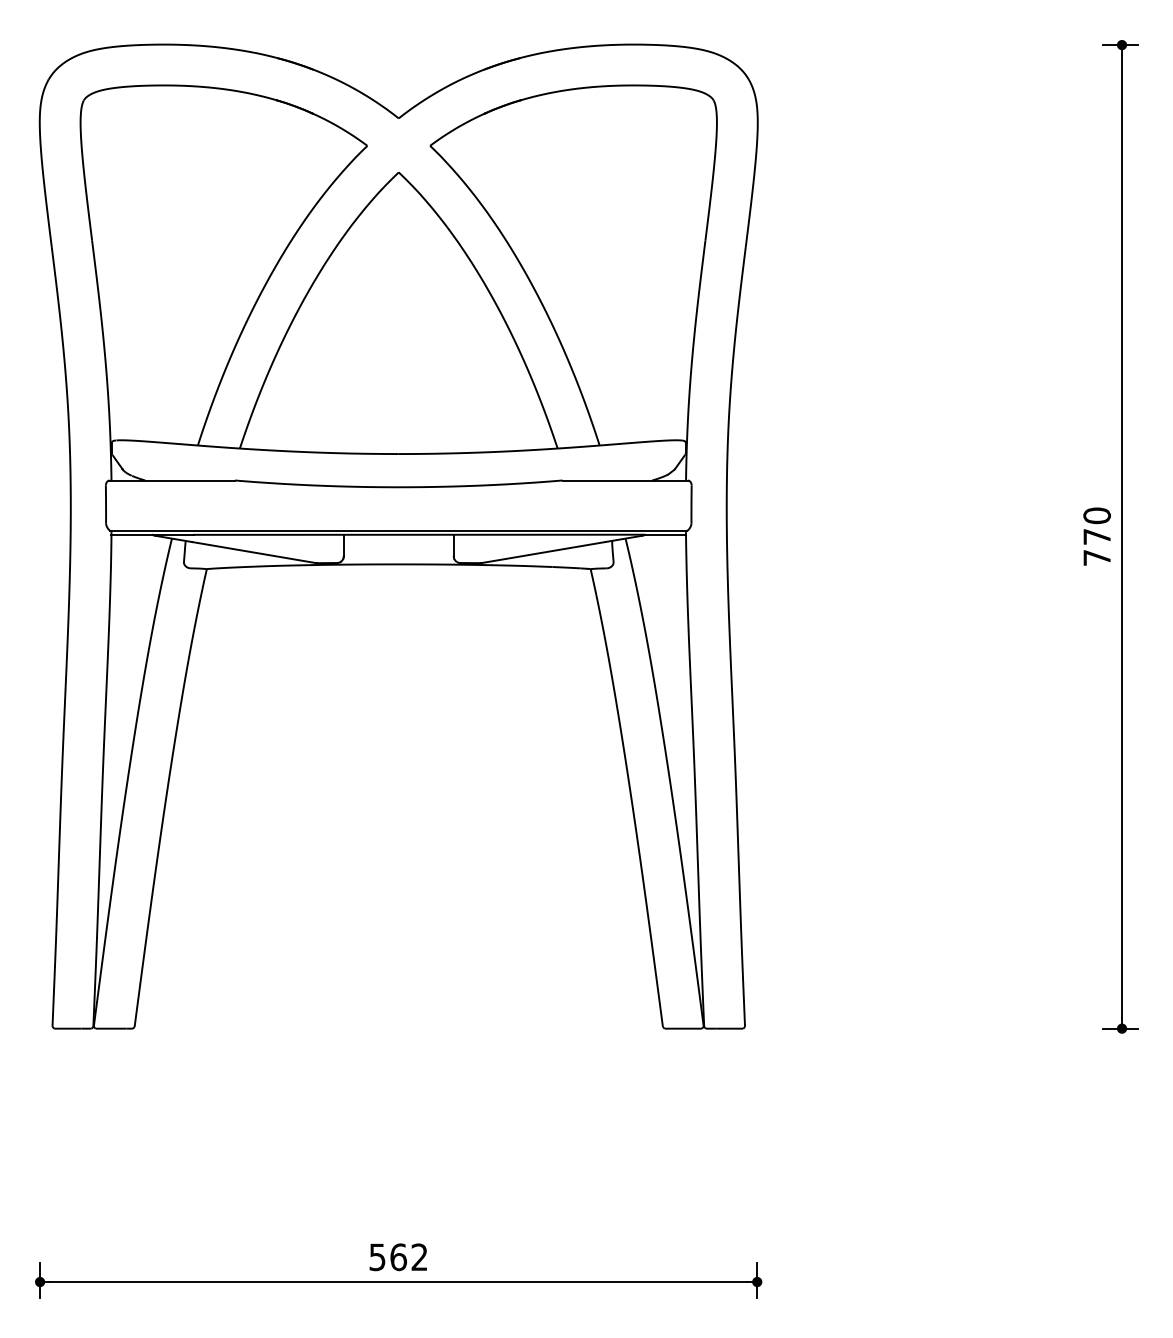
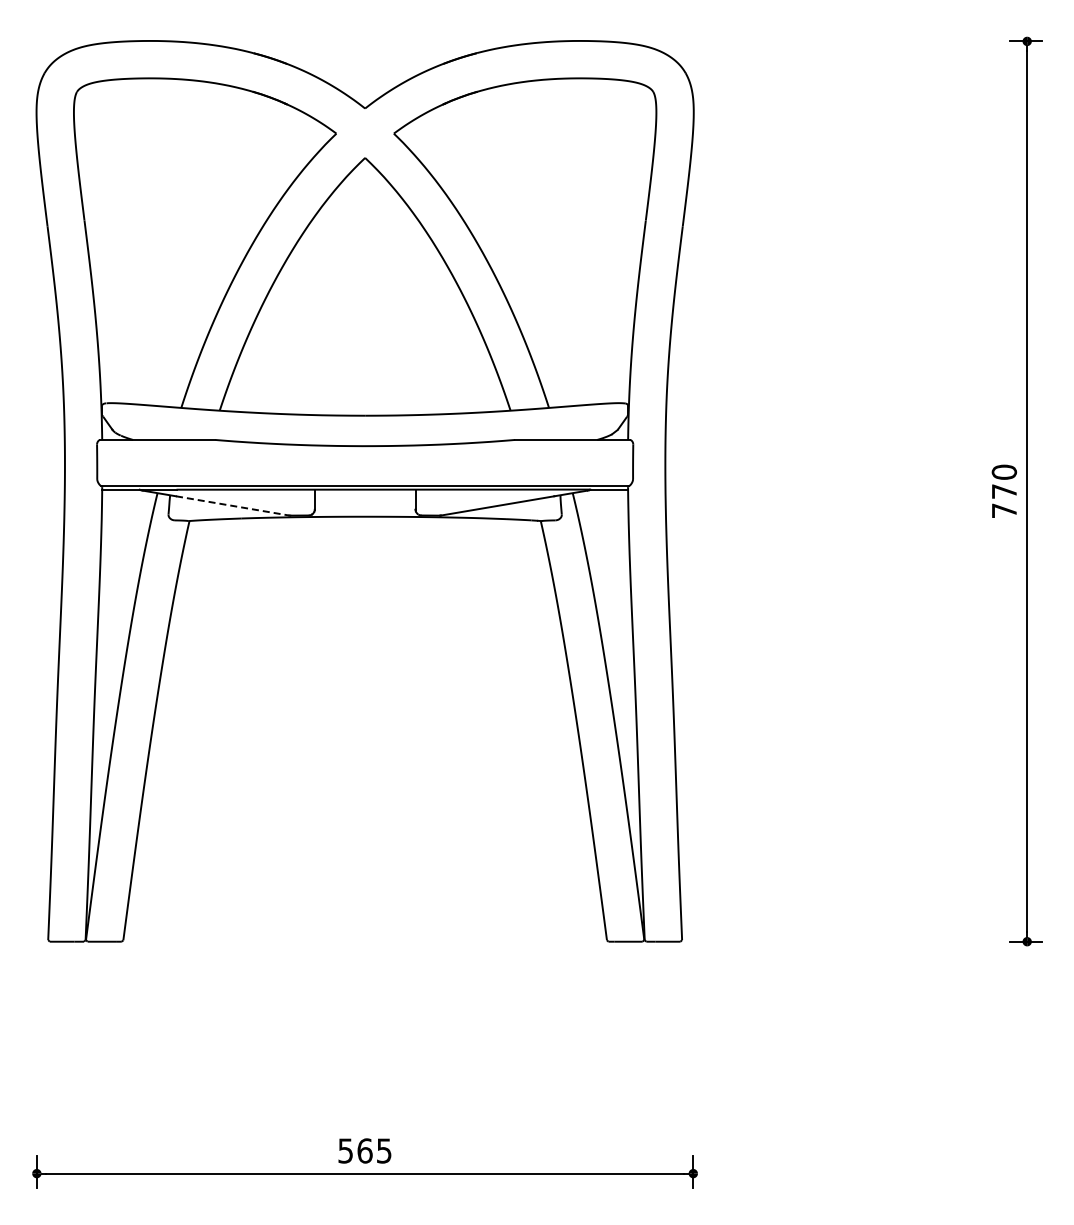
line: (254, 553) -> (233, 506), solid -> dashed
text: (419, 1256) -> (384, 1150), 562 -> 565

